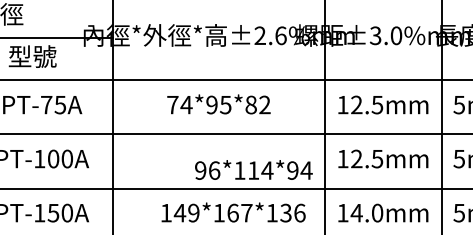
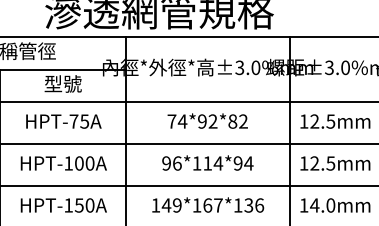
text: (270, 35) -> (247, 67), ±2.6%mm -> ±3.0%mm
text: (225, 104) -> (212, 121), 74*95*82 -> 74*92*82
text: (253, 169) -> (207, 162), moved
text: (234, 211) -> (208, 204), moved

